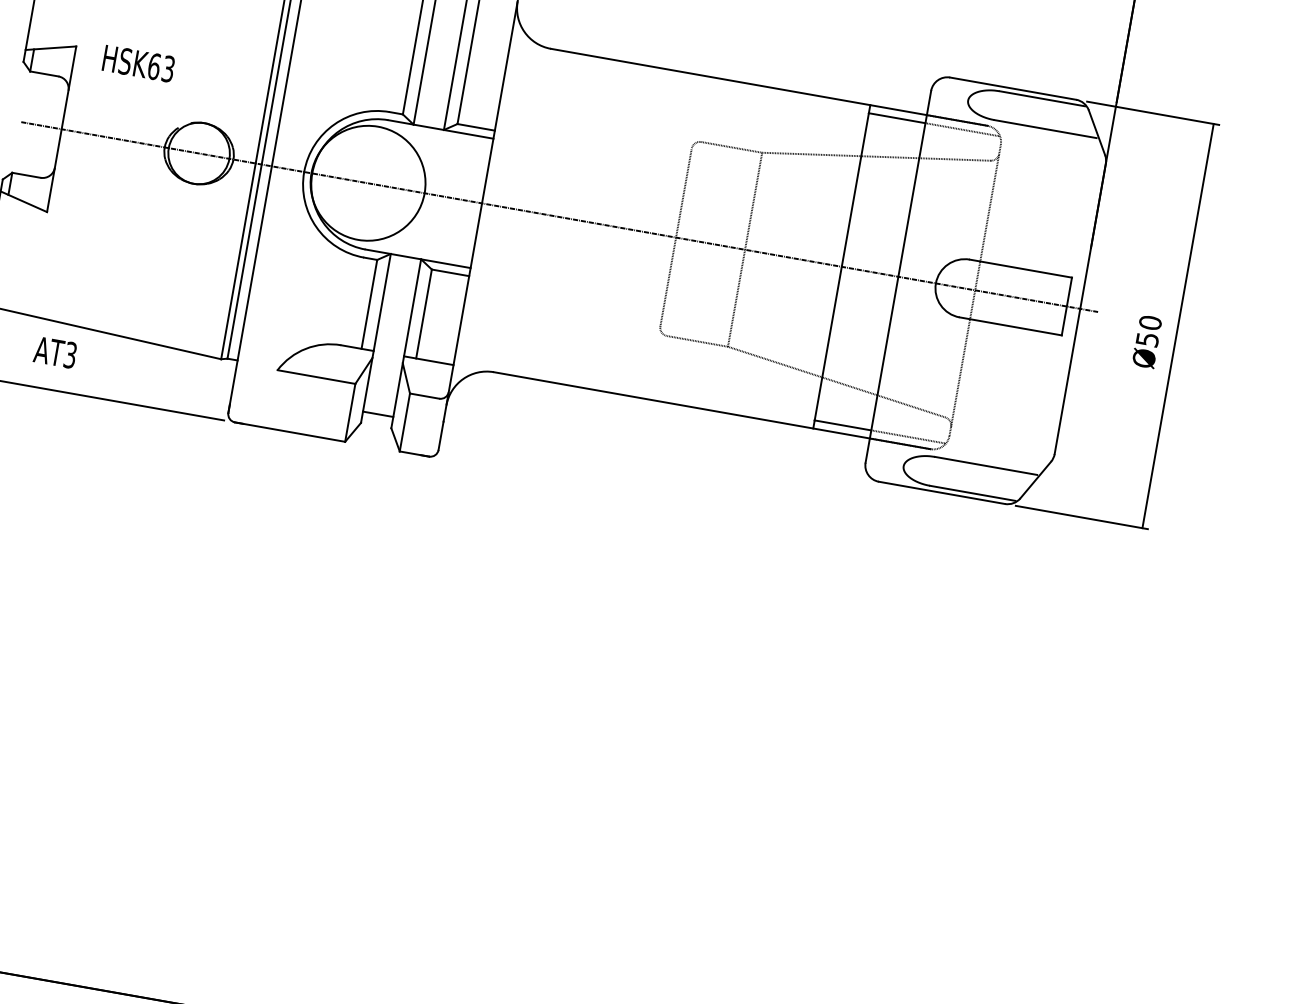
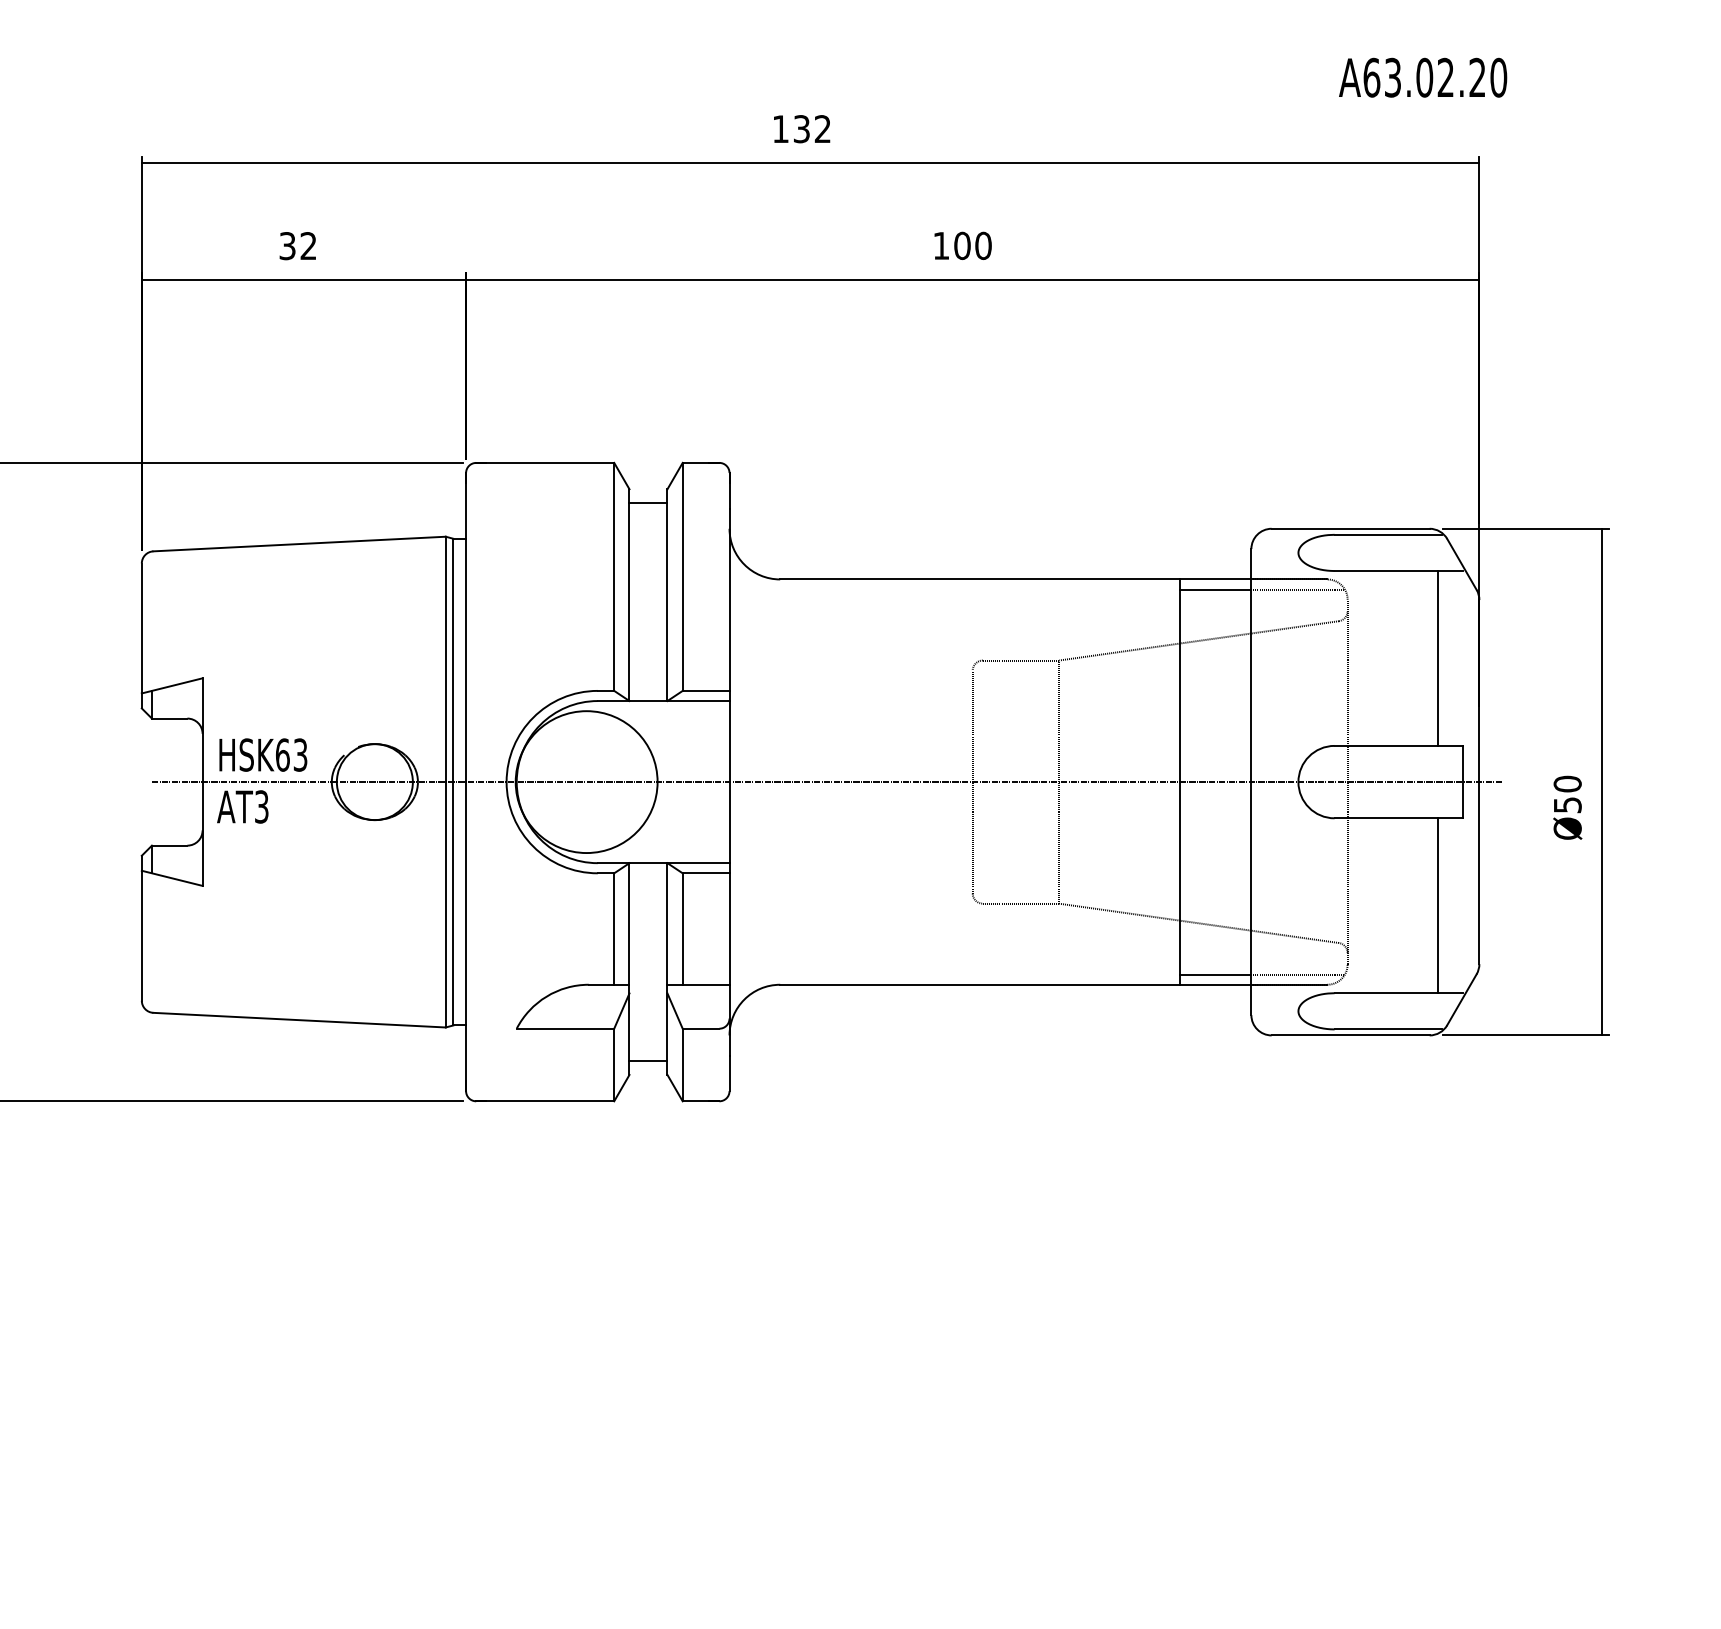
text: (139, 63) -> (263, 754), moved
line: (1065, 204) -> (1438, 658), added
text: (55, 352) -> (242, 806), moved
line: (1030, 401) -> (1438, 905), added

